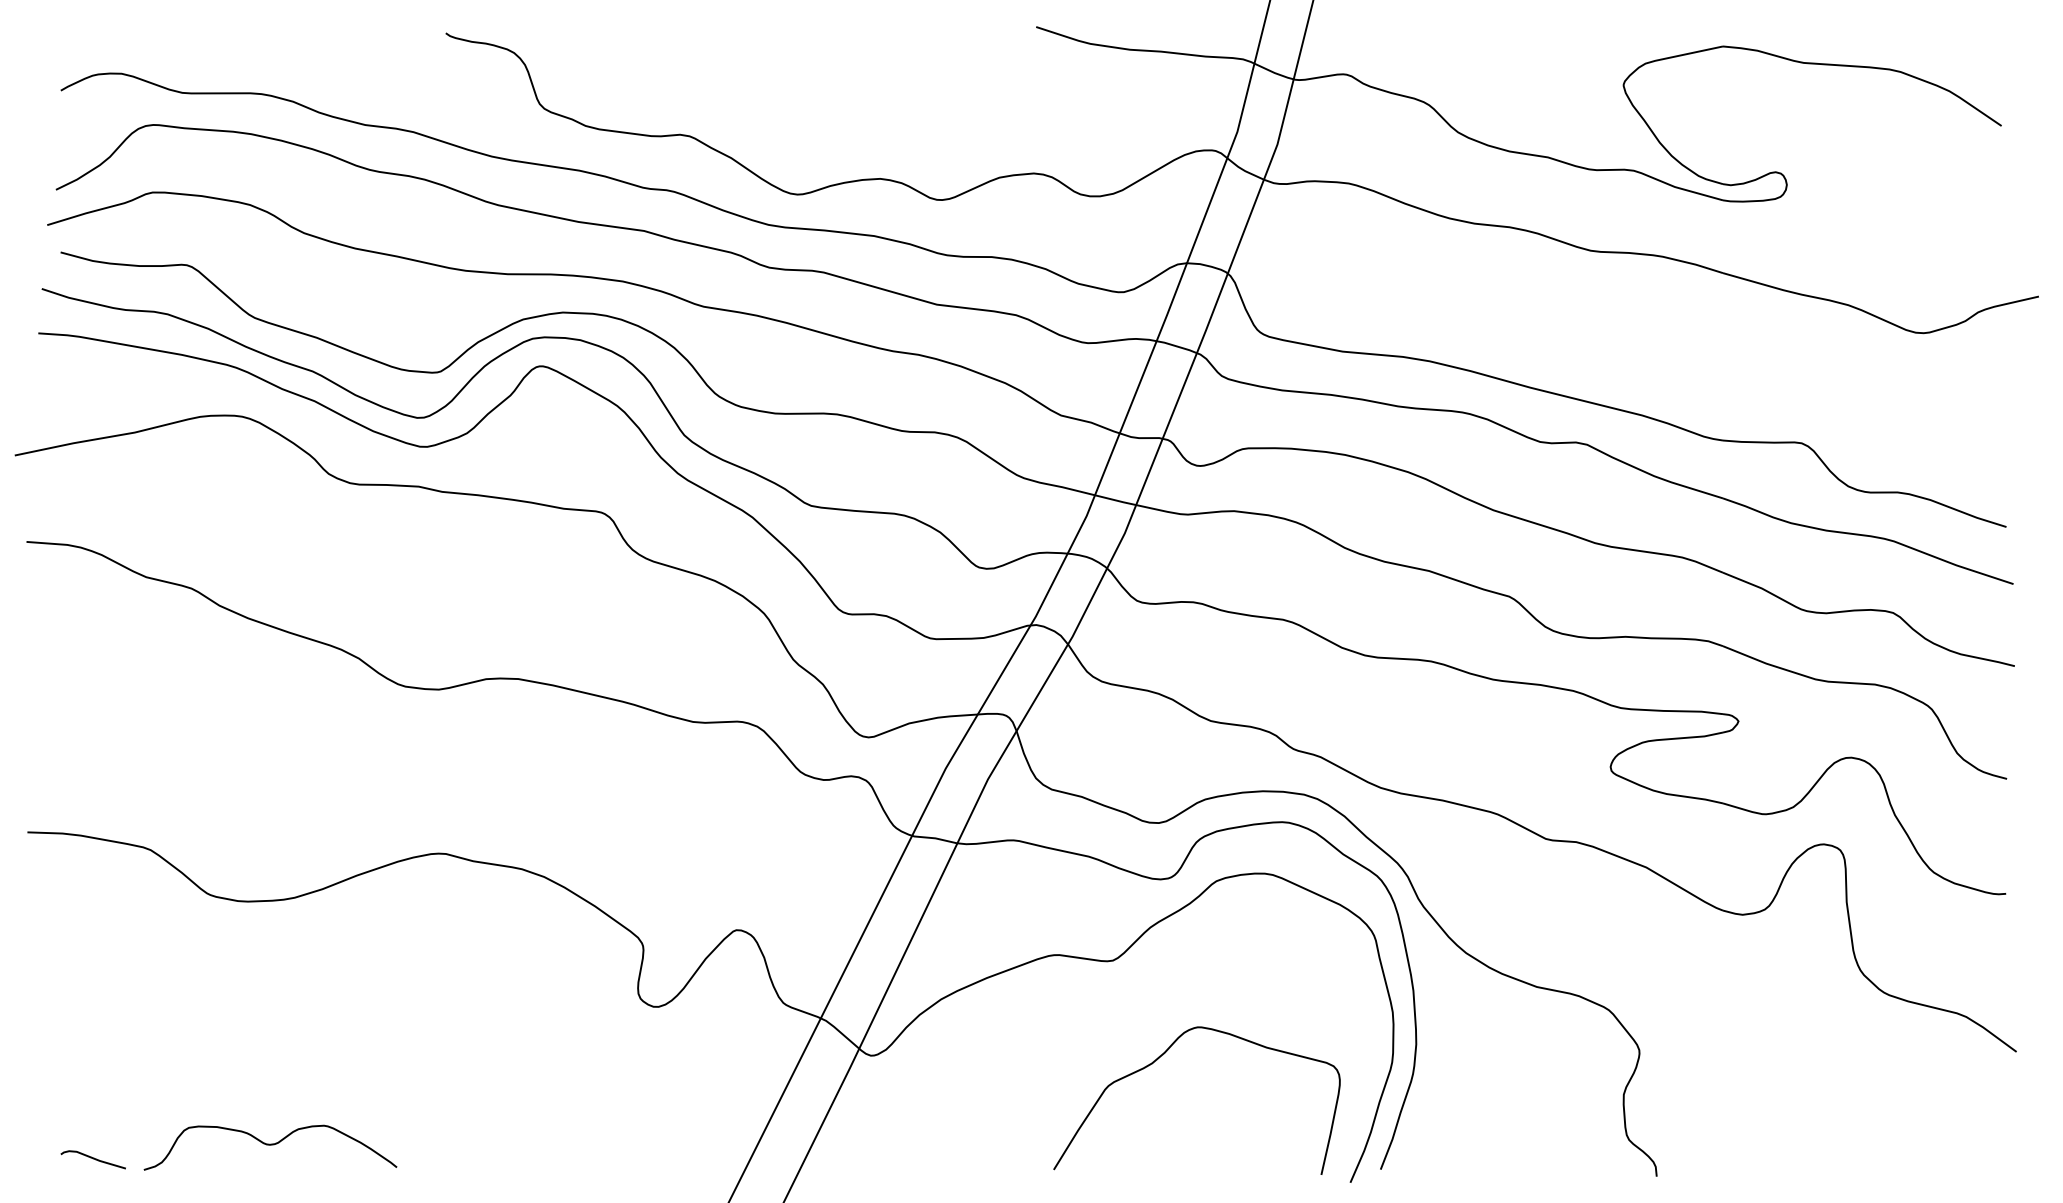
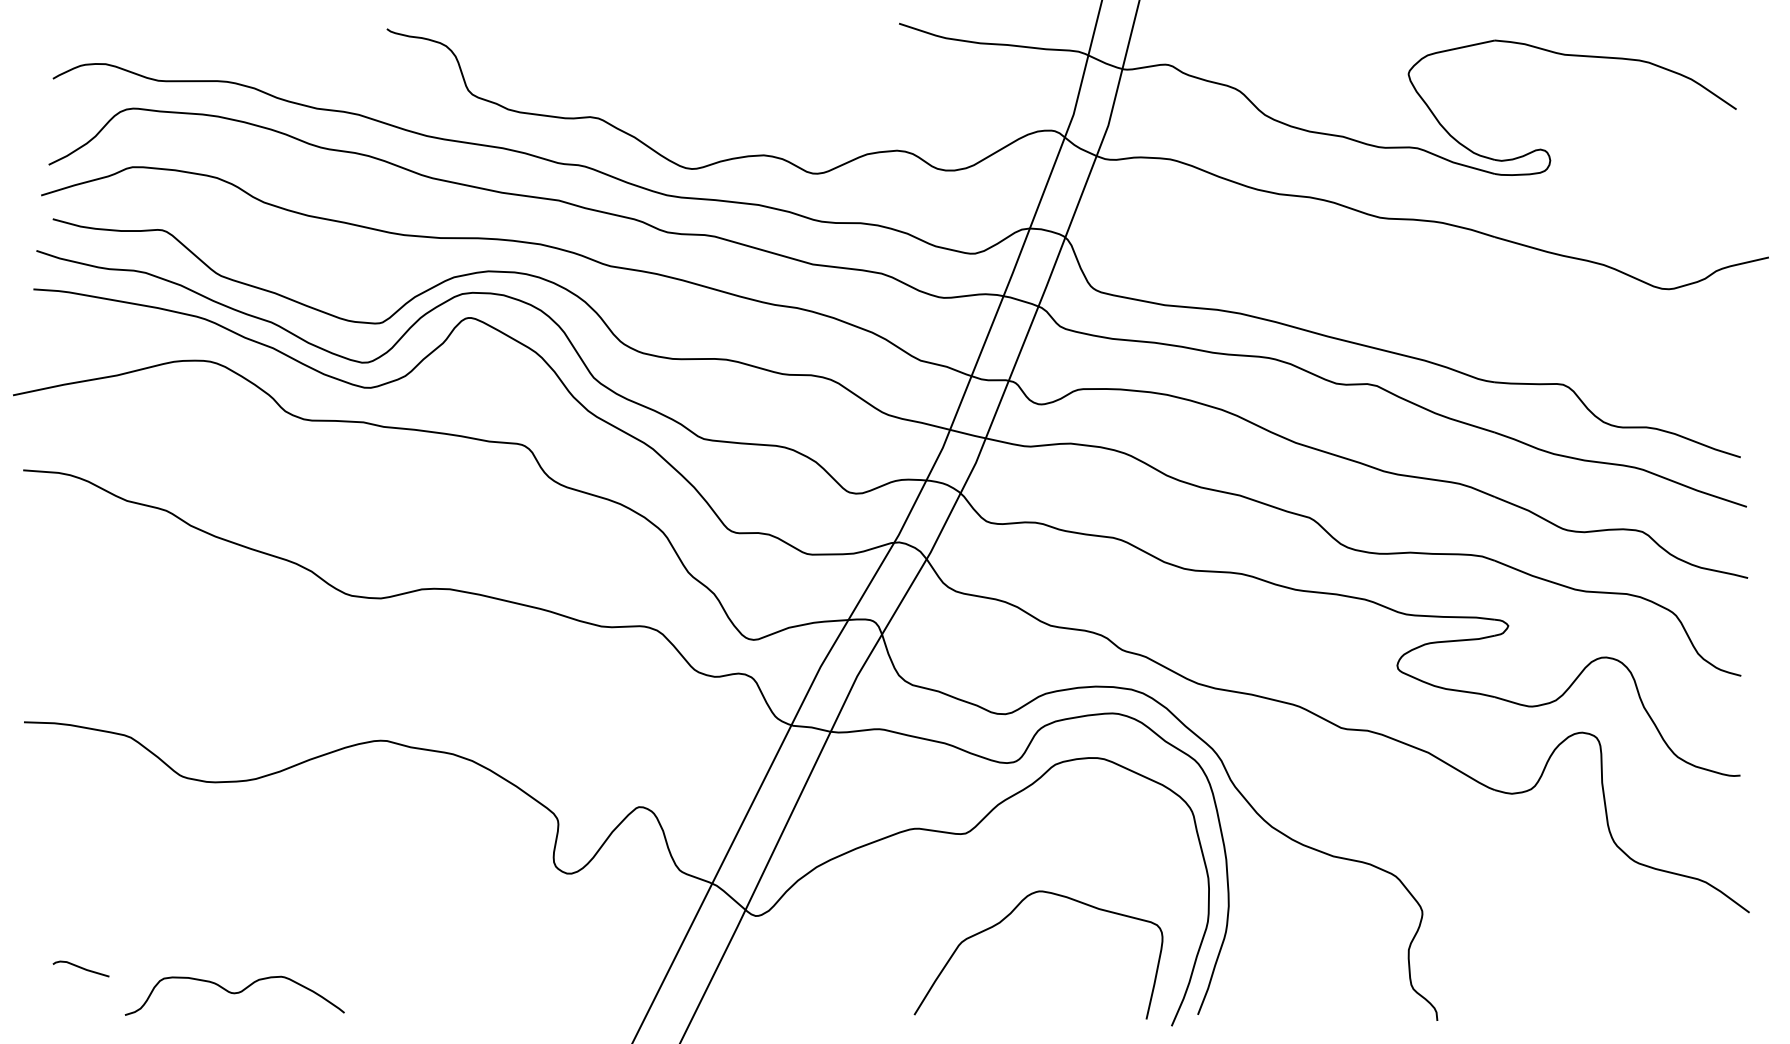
curve: (92, 1158) -> (80, 967), moved

